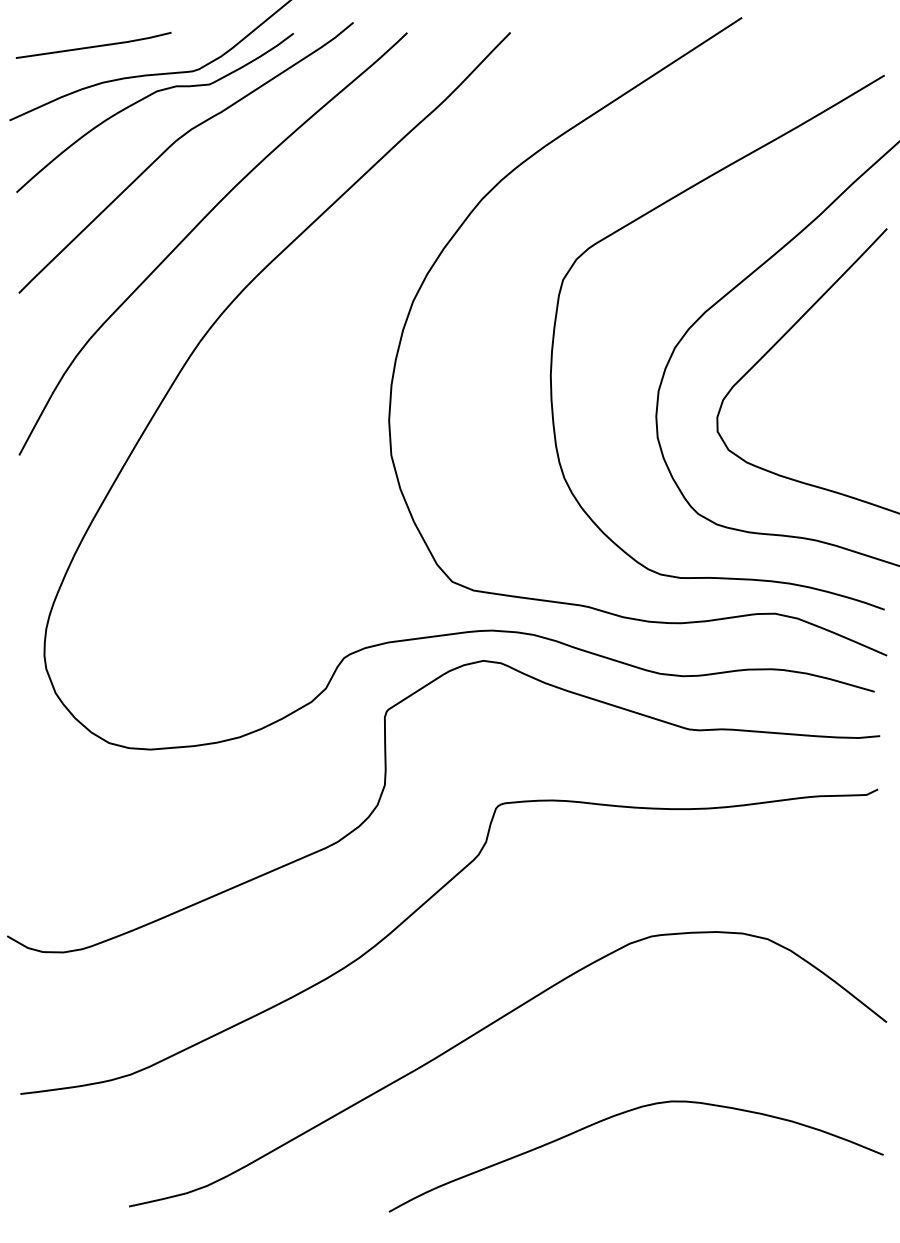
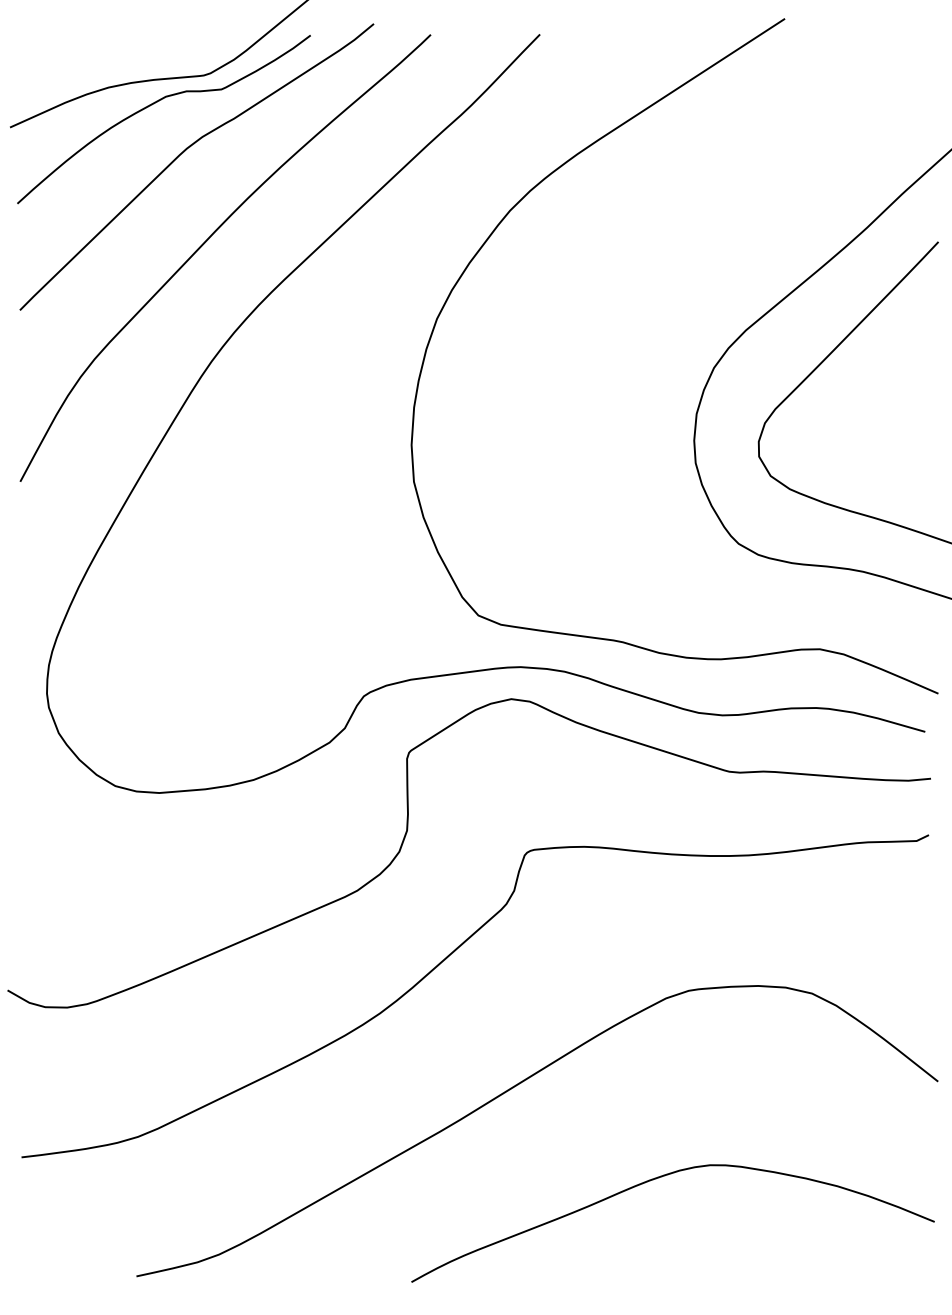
line: (93, 45) -> (98, 48), removed
curve: (643, 216) -> (680, 229), removed

